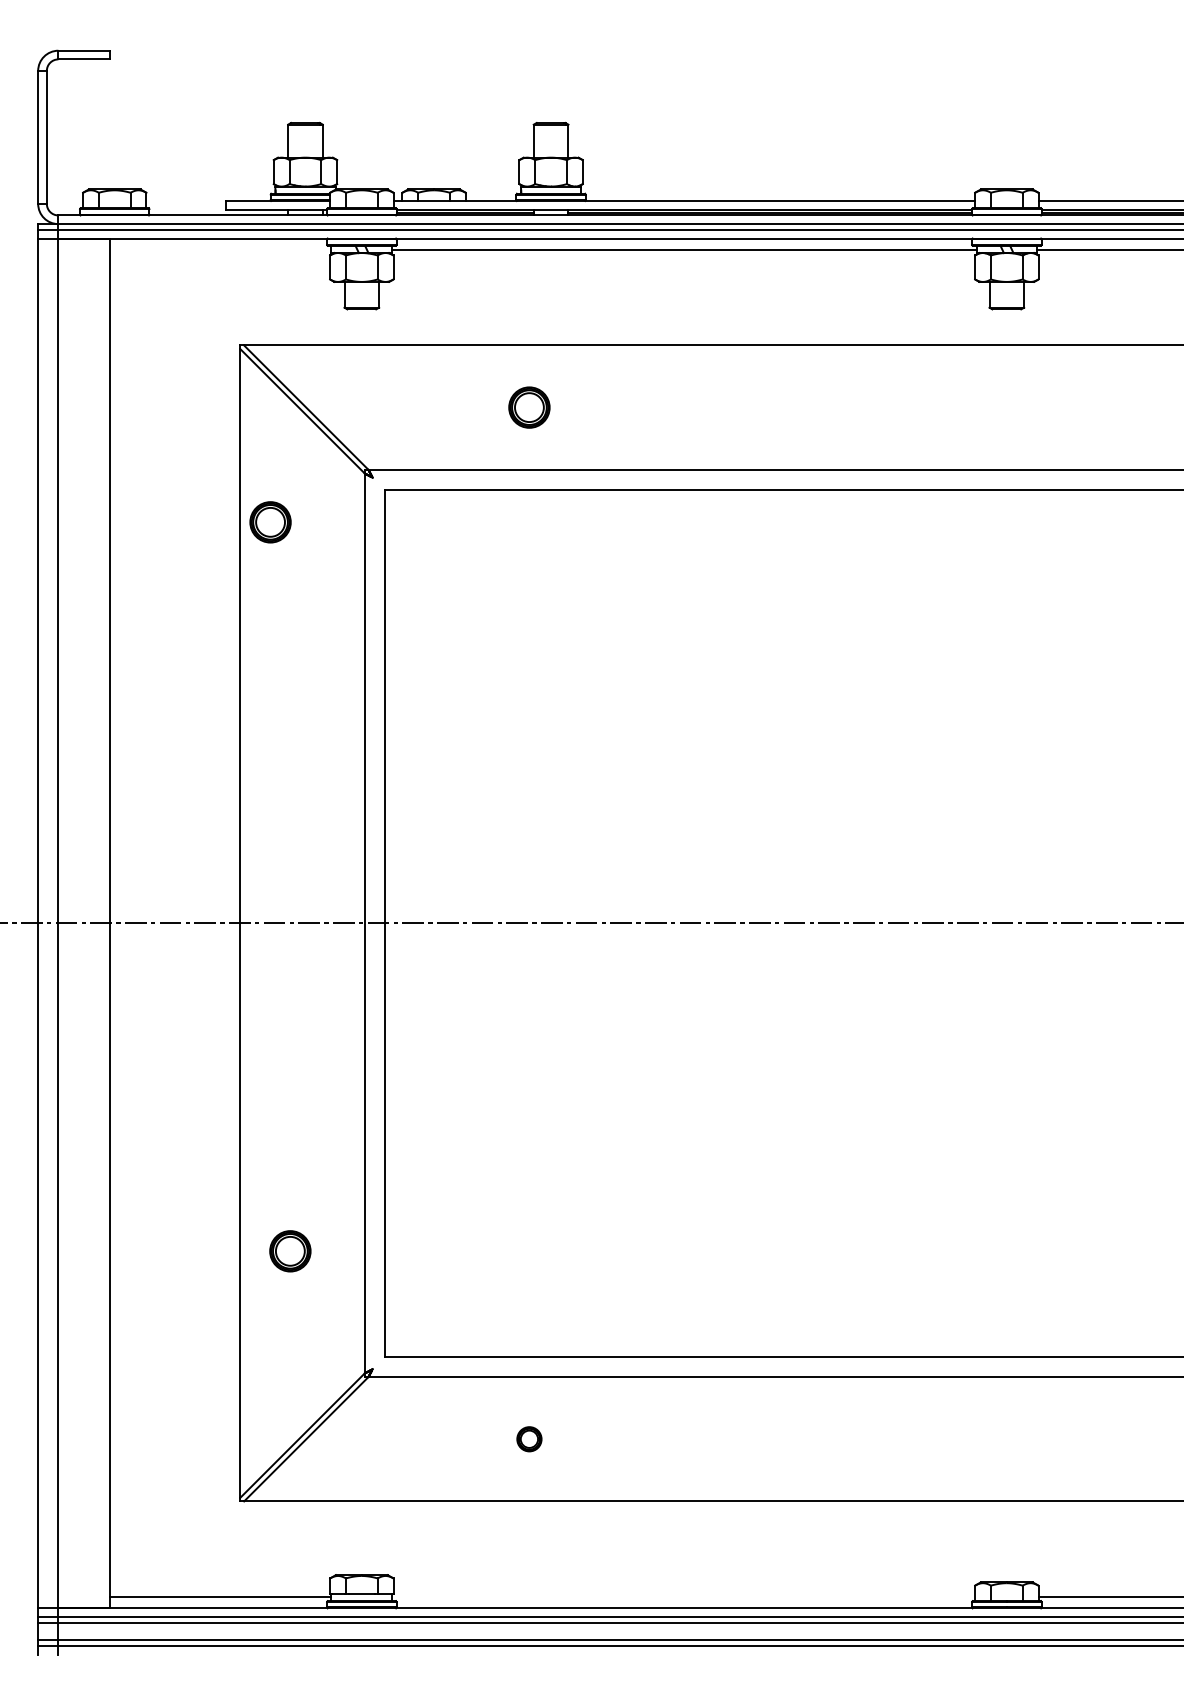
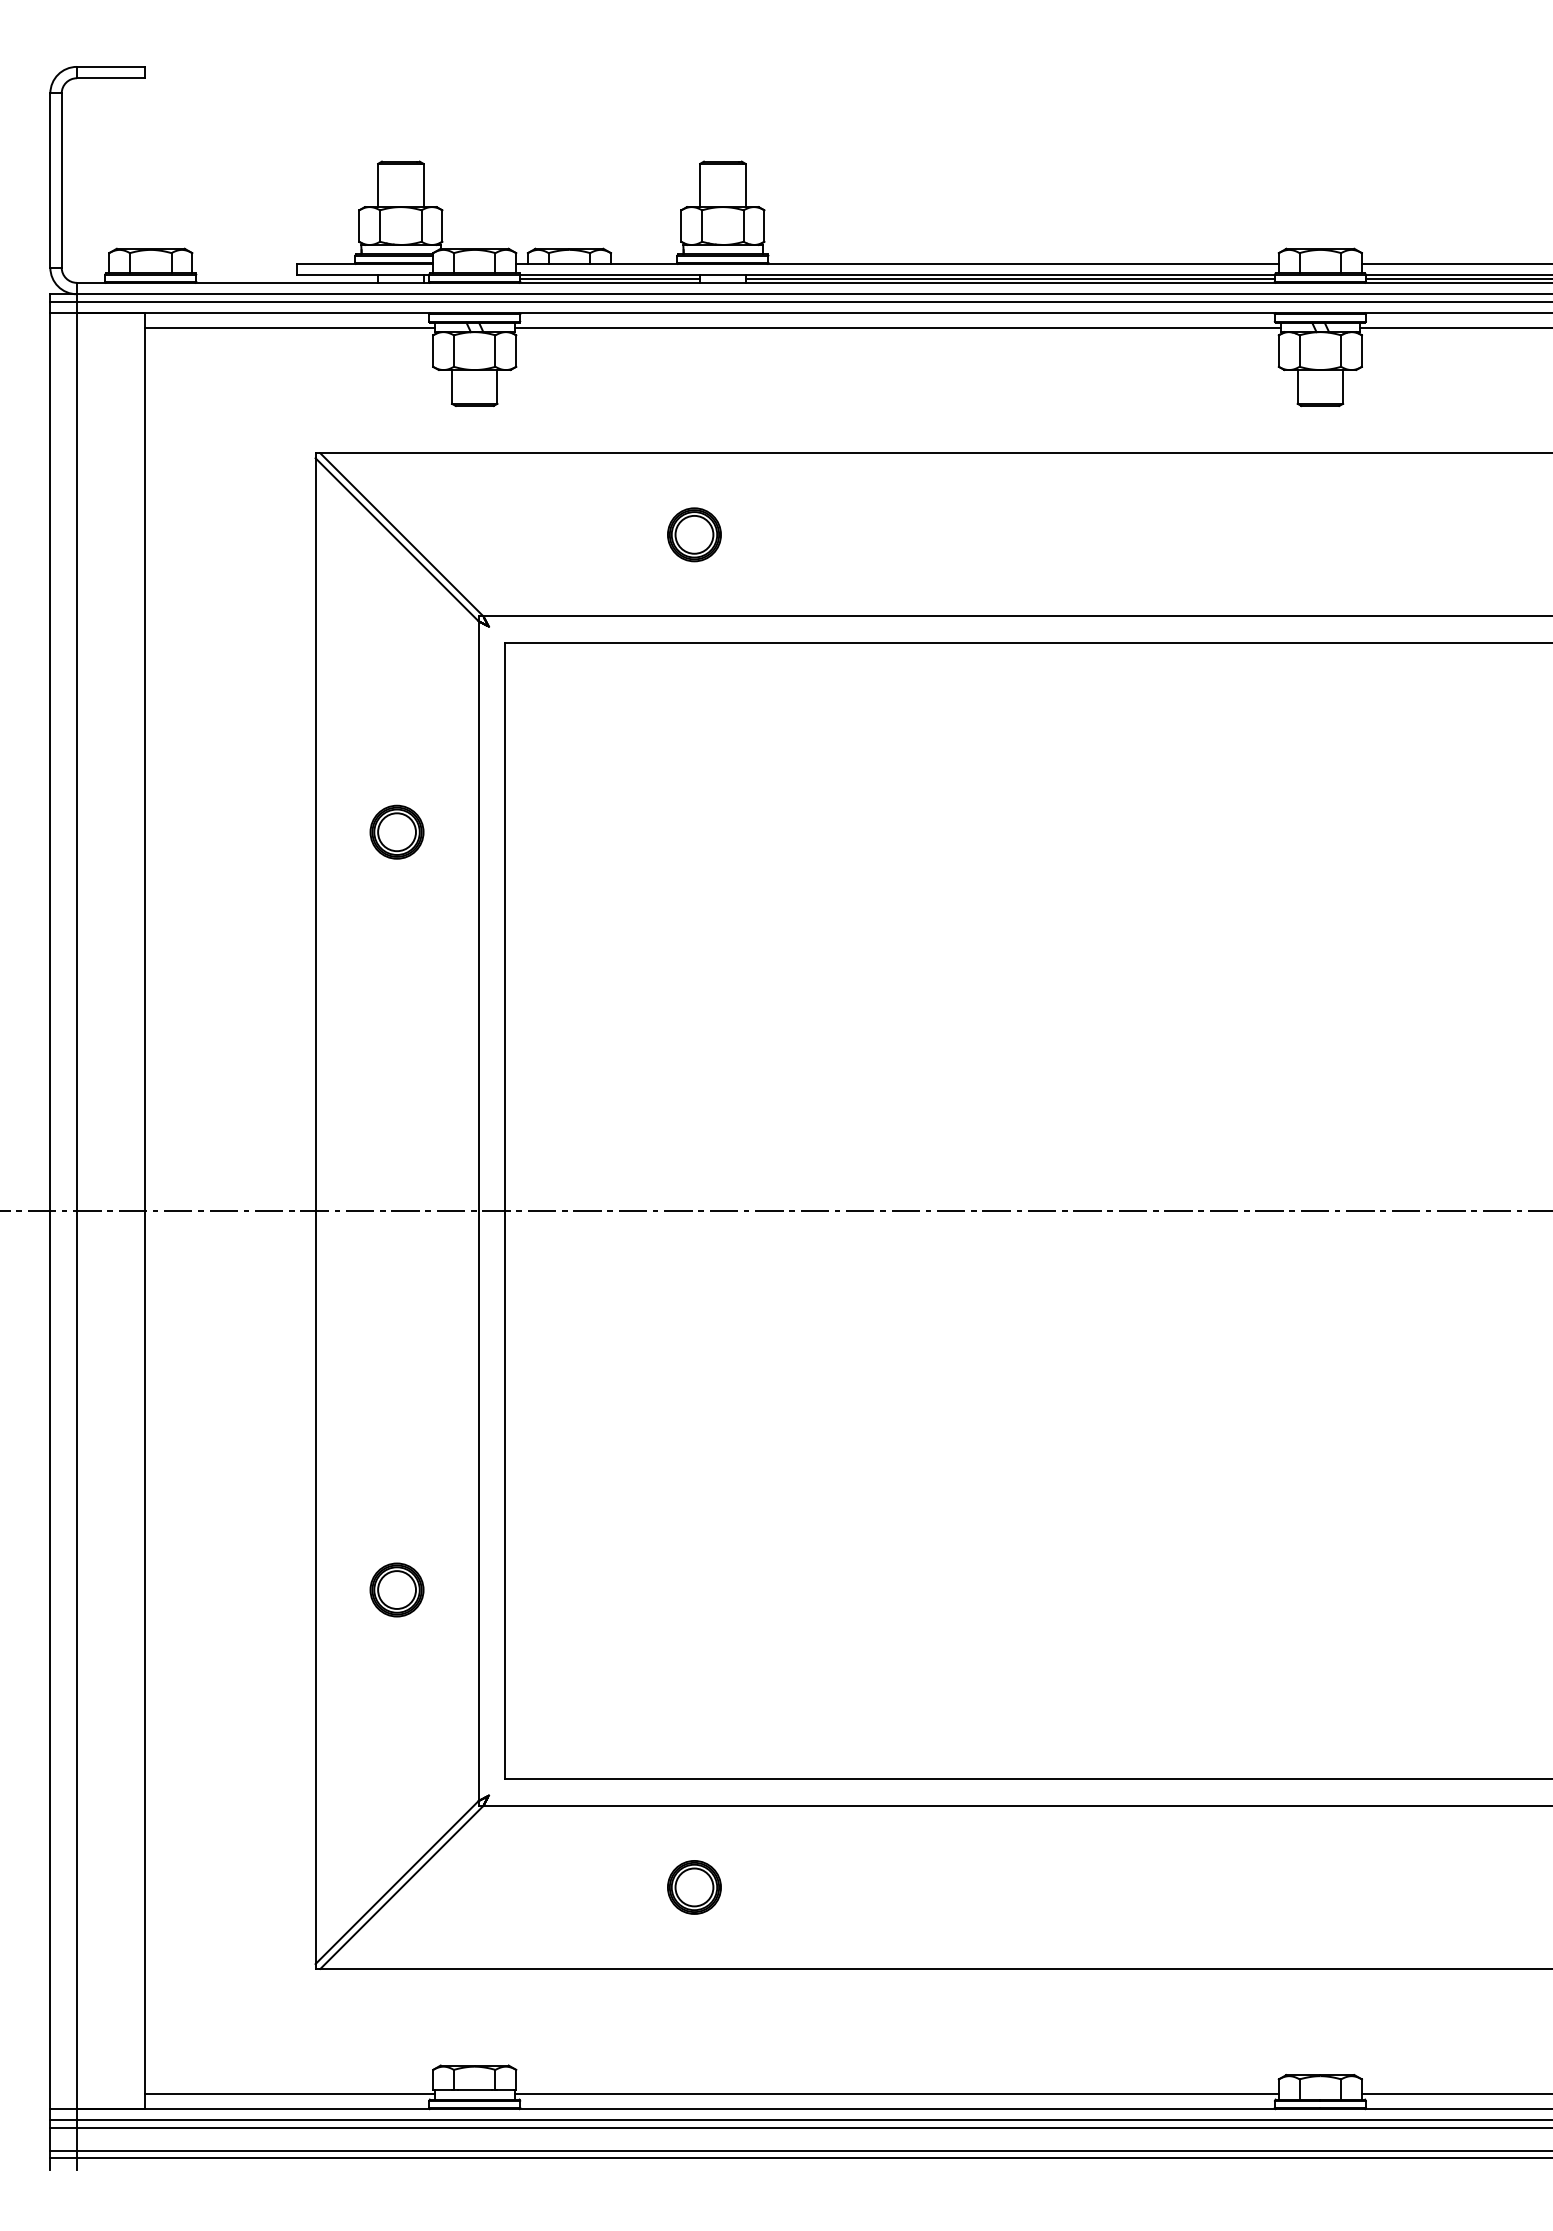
line: (220, 250) -> (289, 328), added
part: (270, 521) -> (396, 831), moved
part: (289, 1250) -> (396, 1589), moved
part: (529, 1439) -> (694, 1887), size x1.67
line: (683, 1596) -> (896, 2093), added

